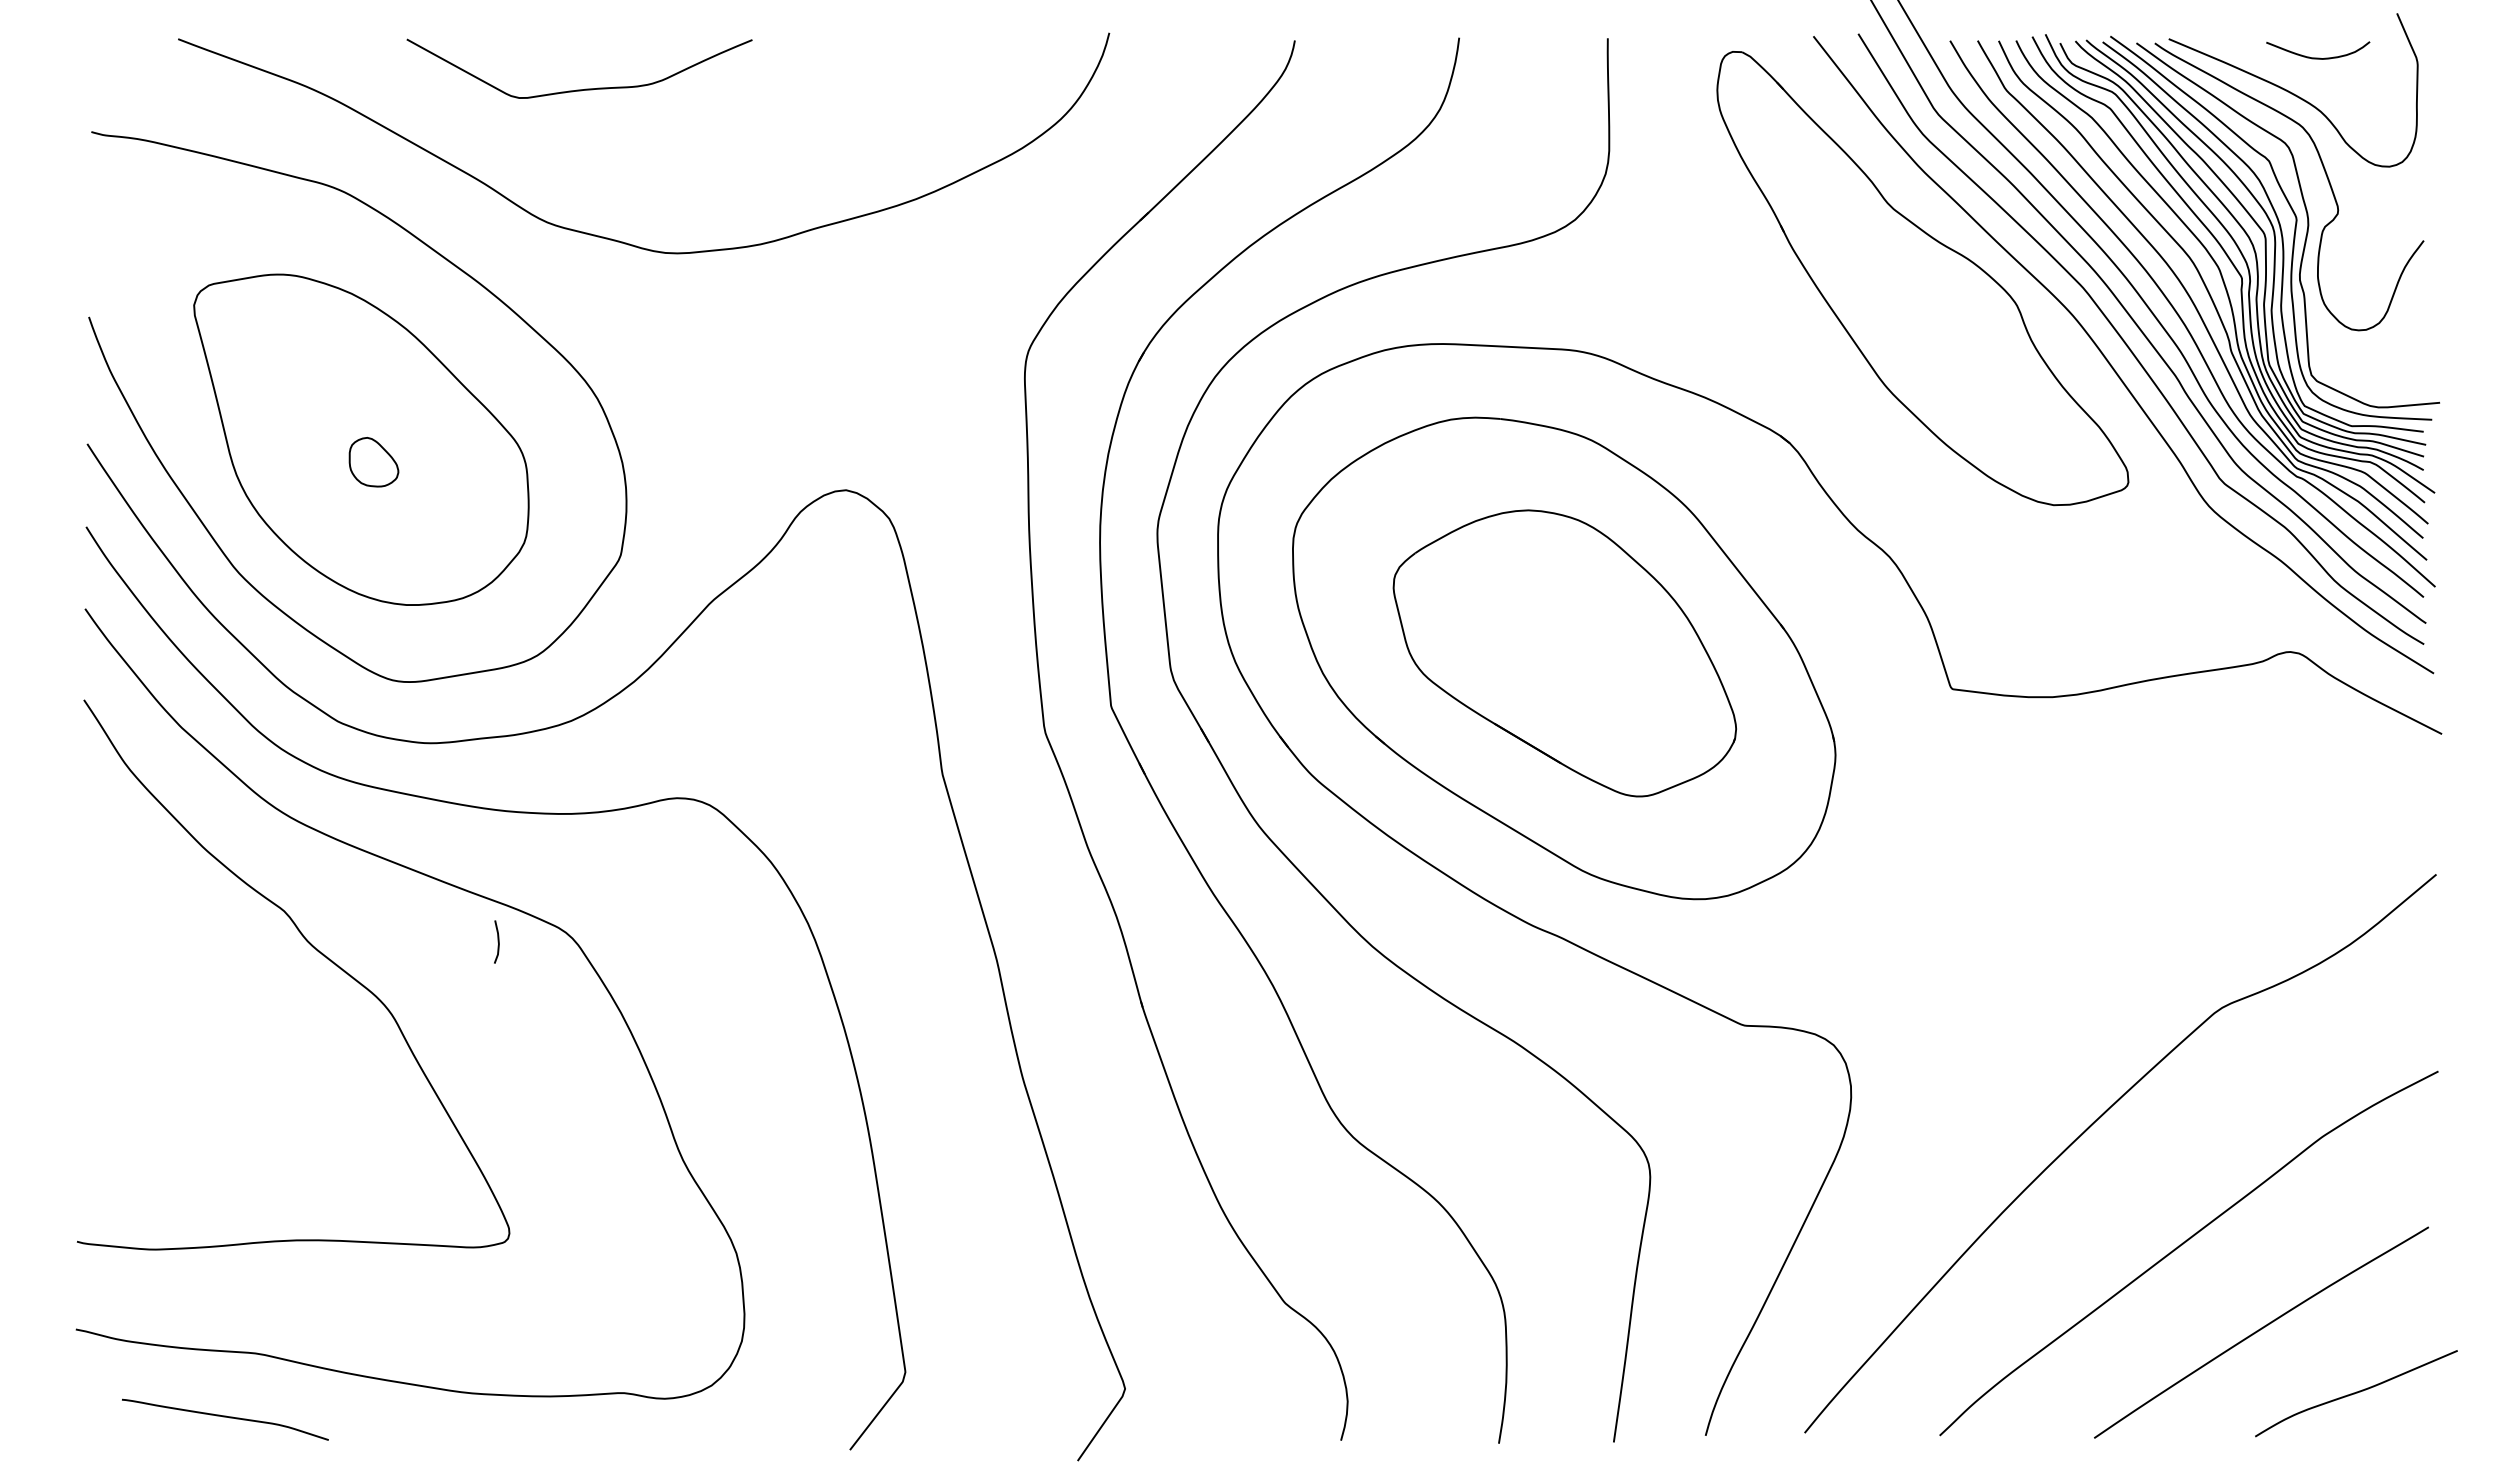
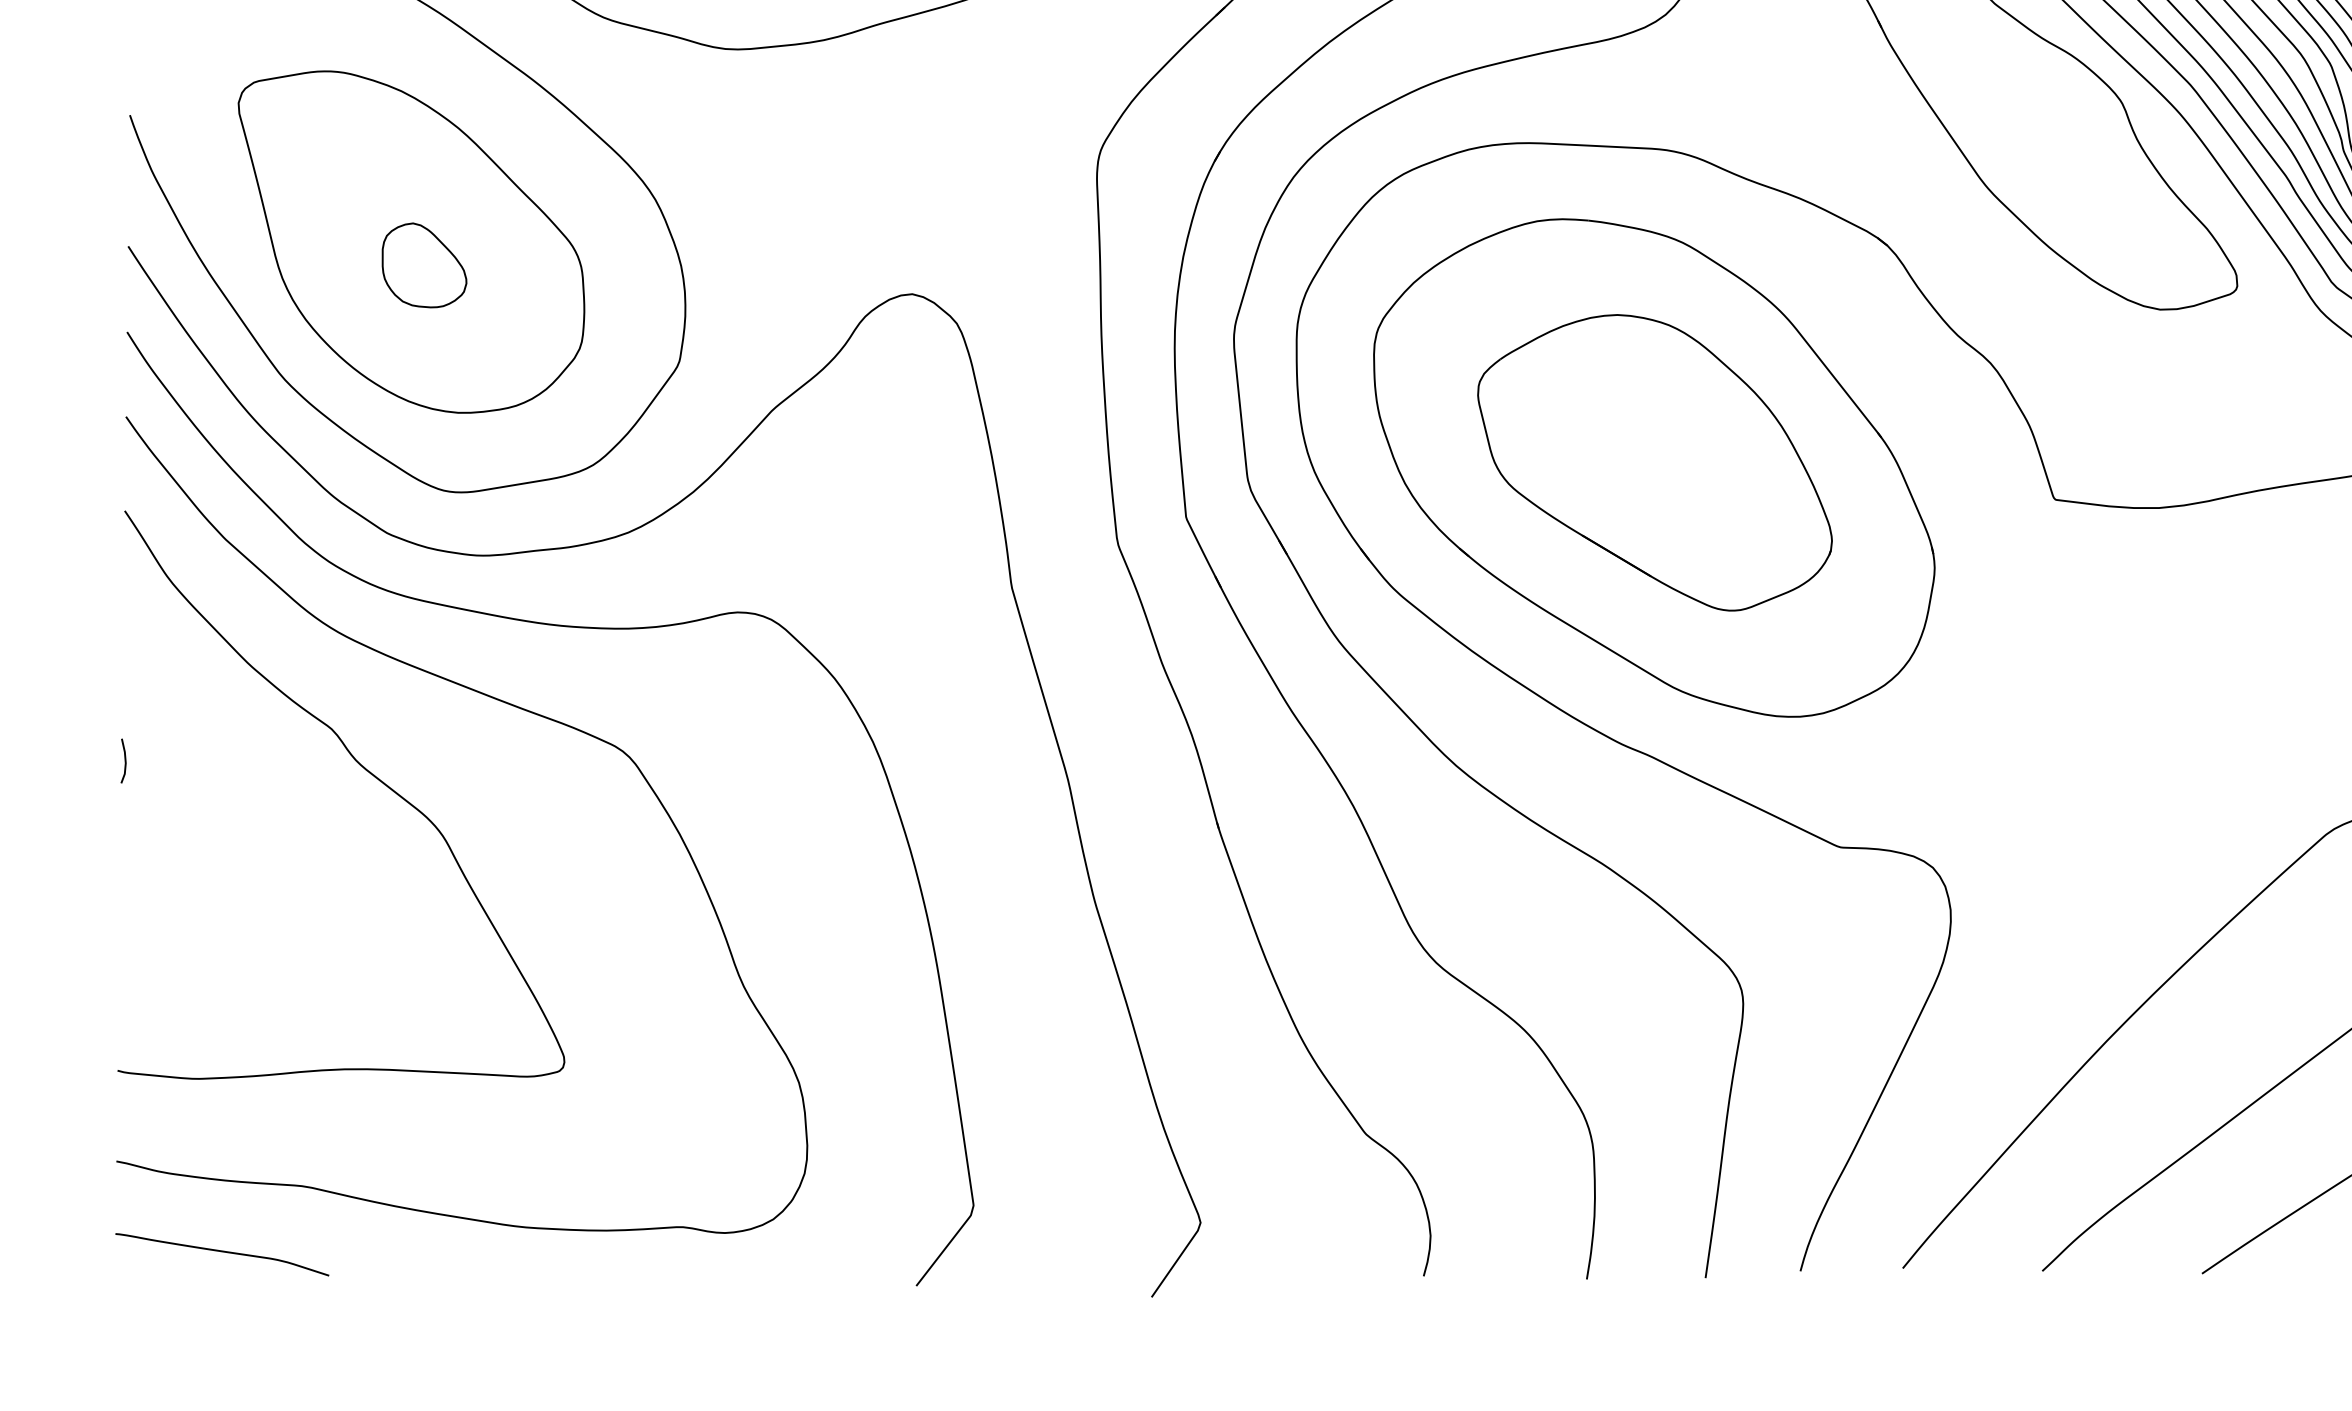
part: (373, 461) -> (423, 264), size x1.67
line: (497, 941) -> (124, 760), moved
curve: (225, 1417) -> (222, 1252), moved

